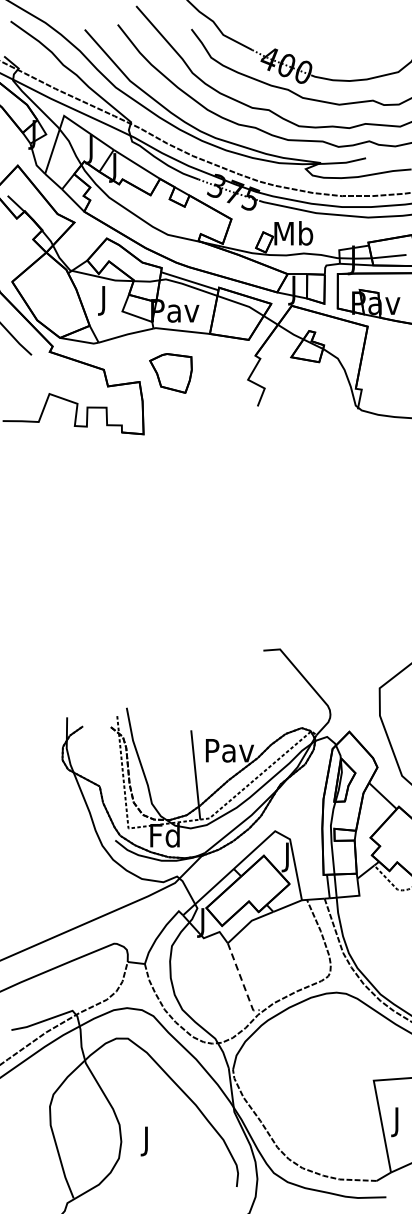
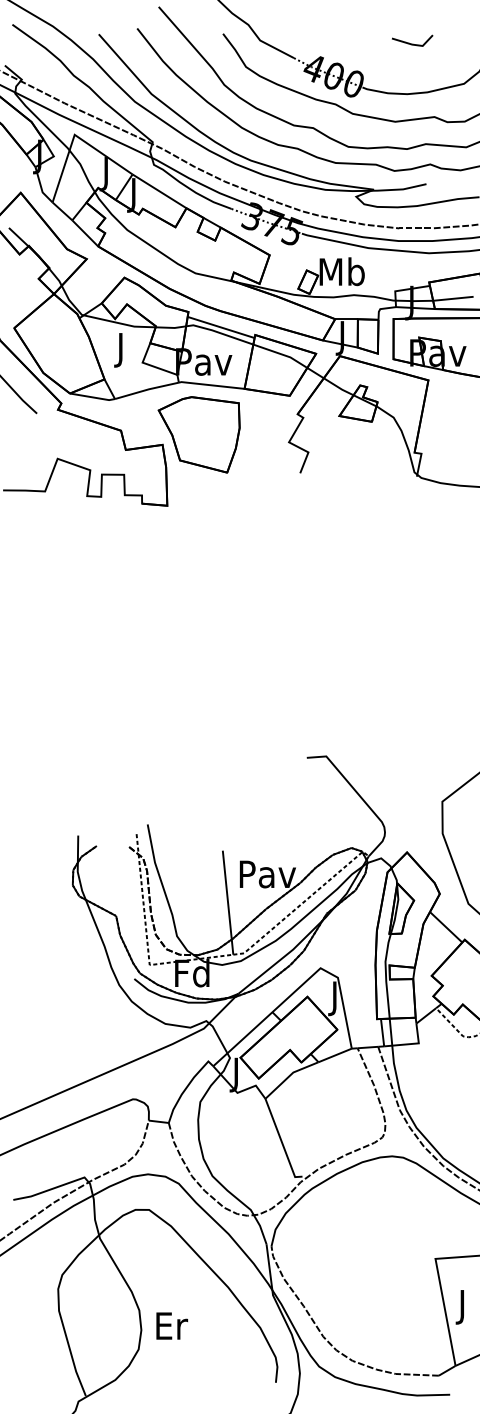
line: (353, 37) -> (411, 43), added
part: (170, 373) -> (198, 434), size x1.67
line: (242, 980) -> (282, 1142), dashed -> solid
text: (147, 1141) -> (171, 1329), J -> Er

